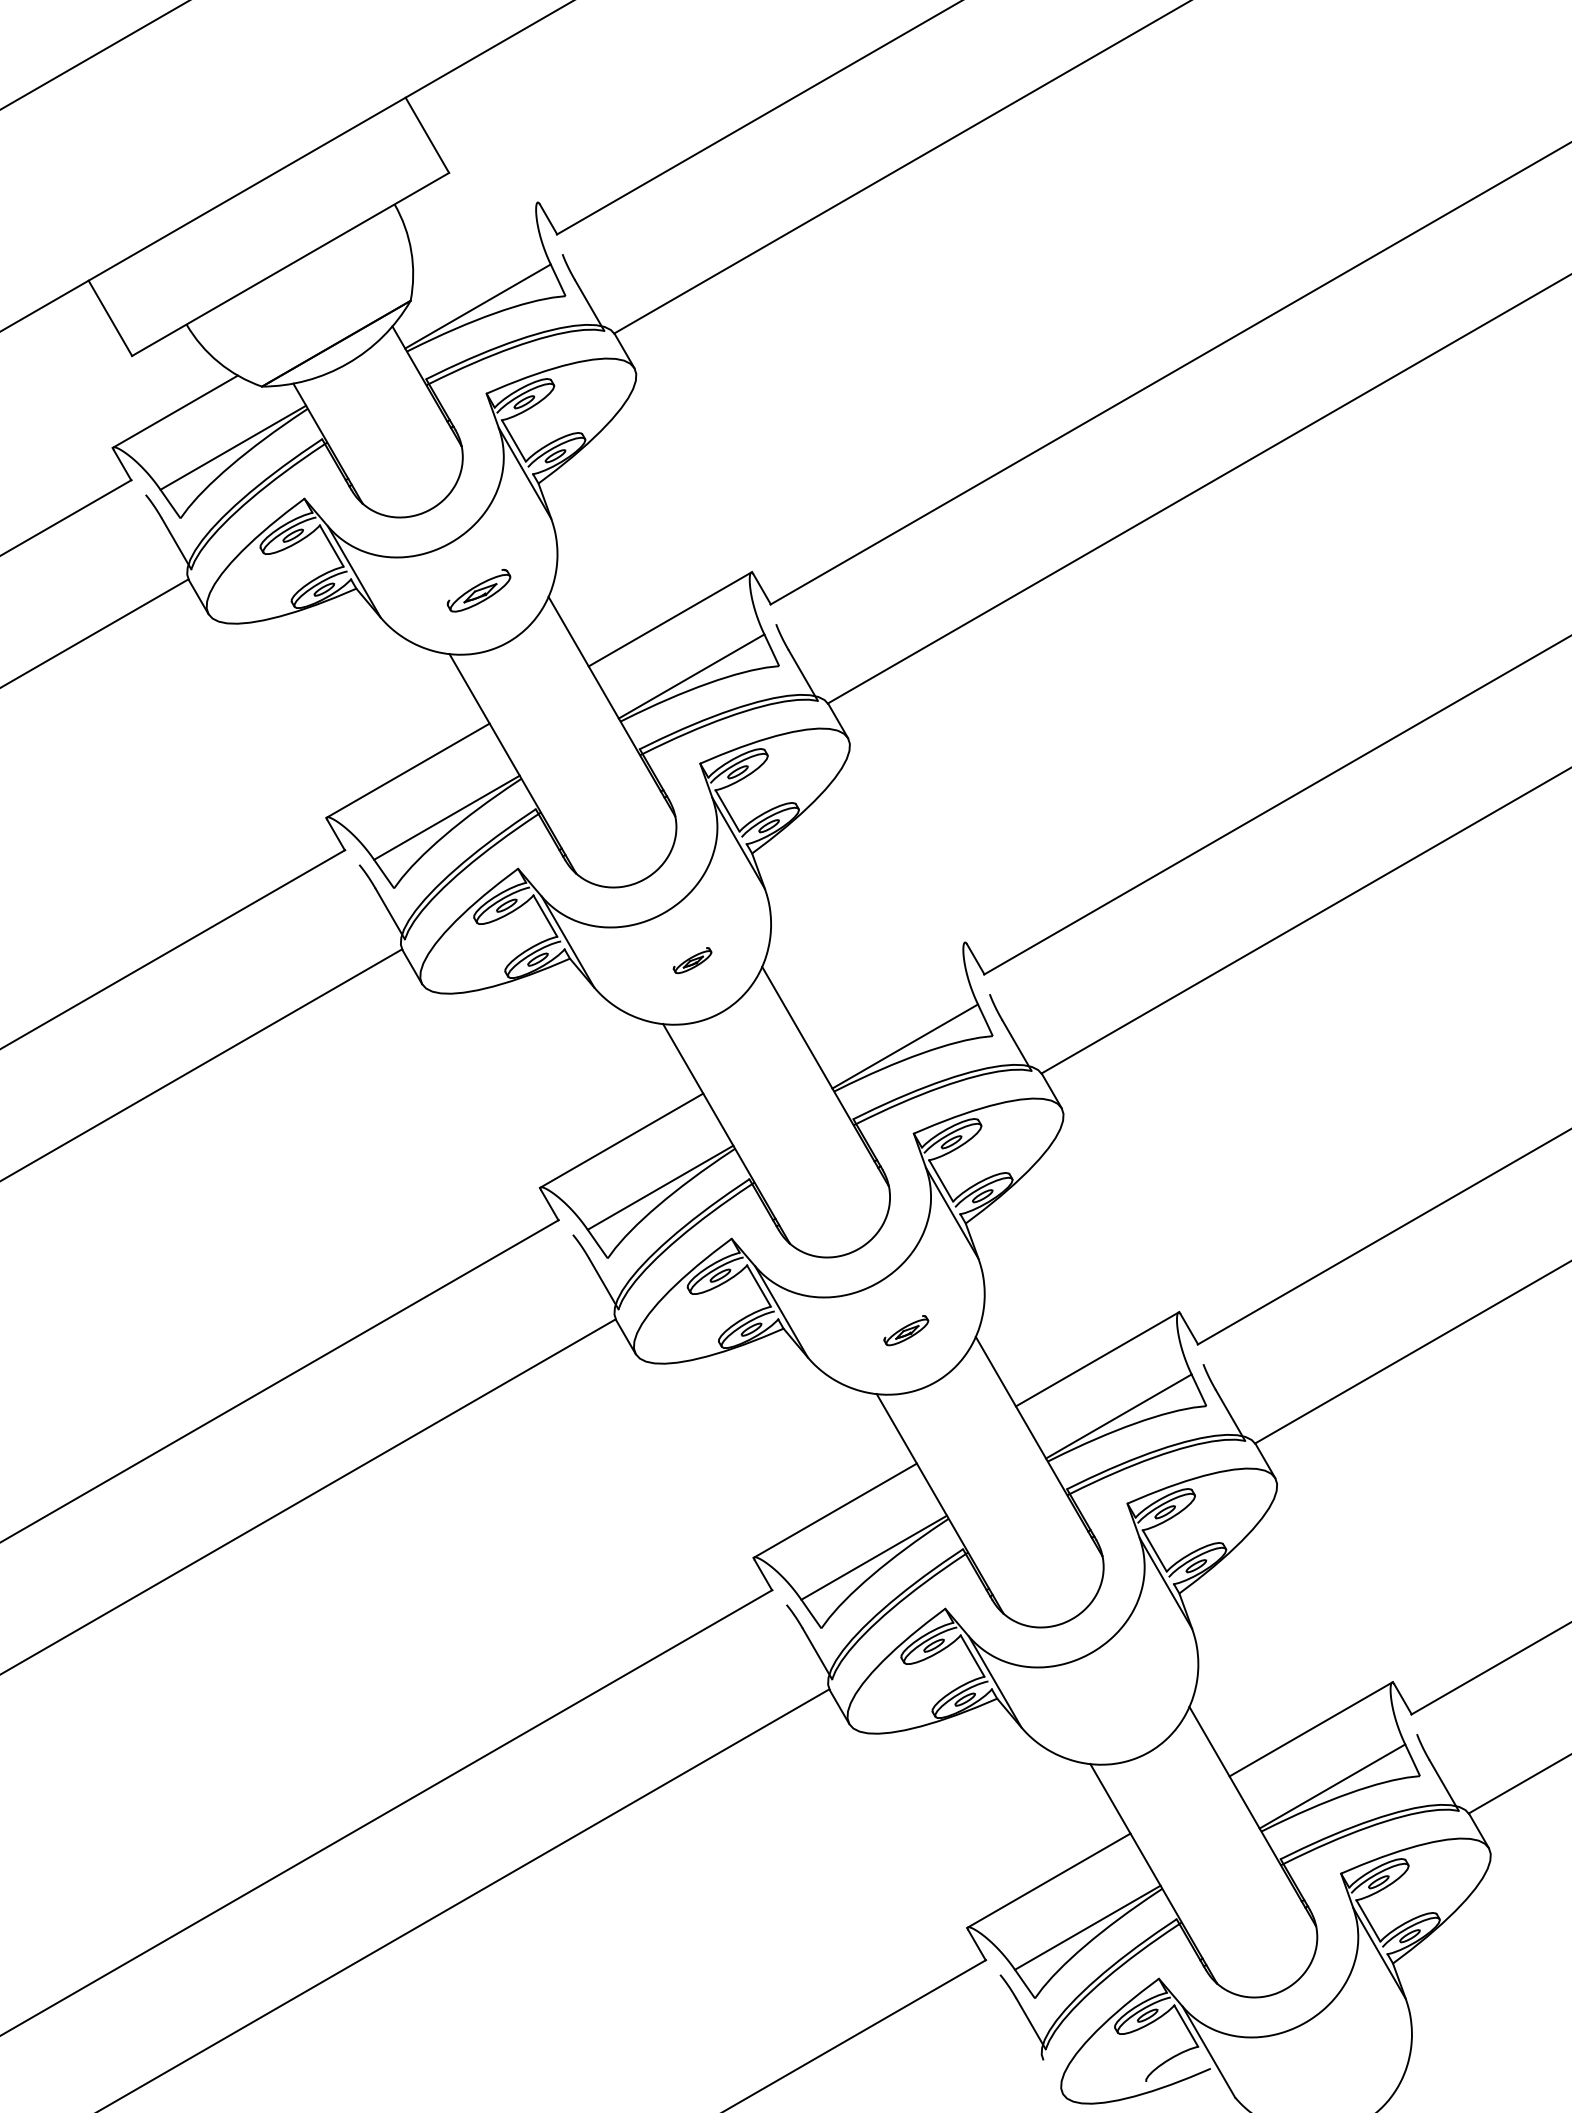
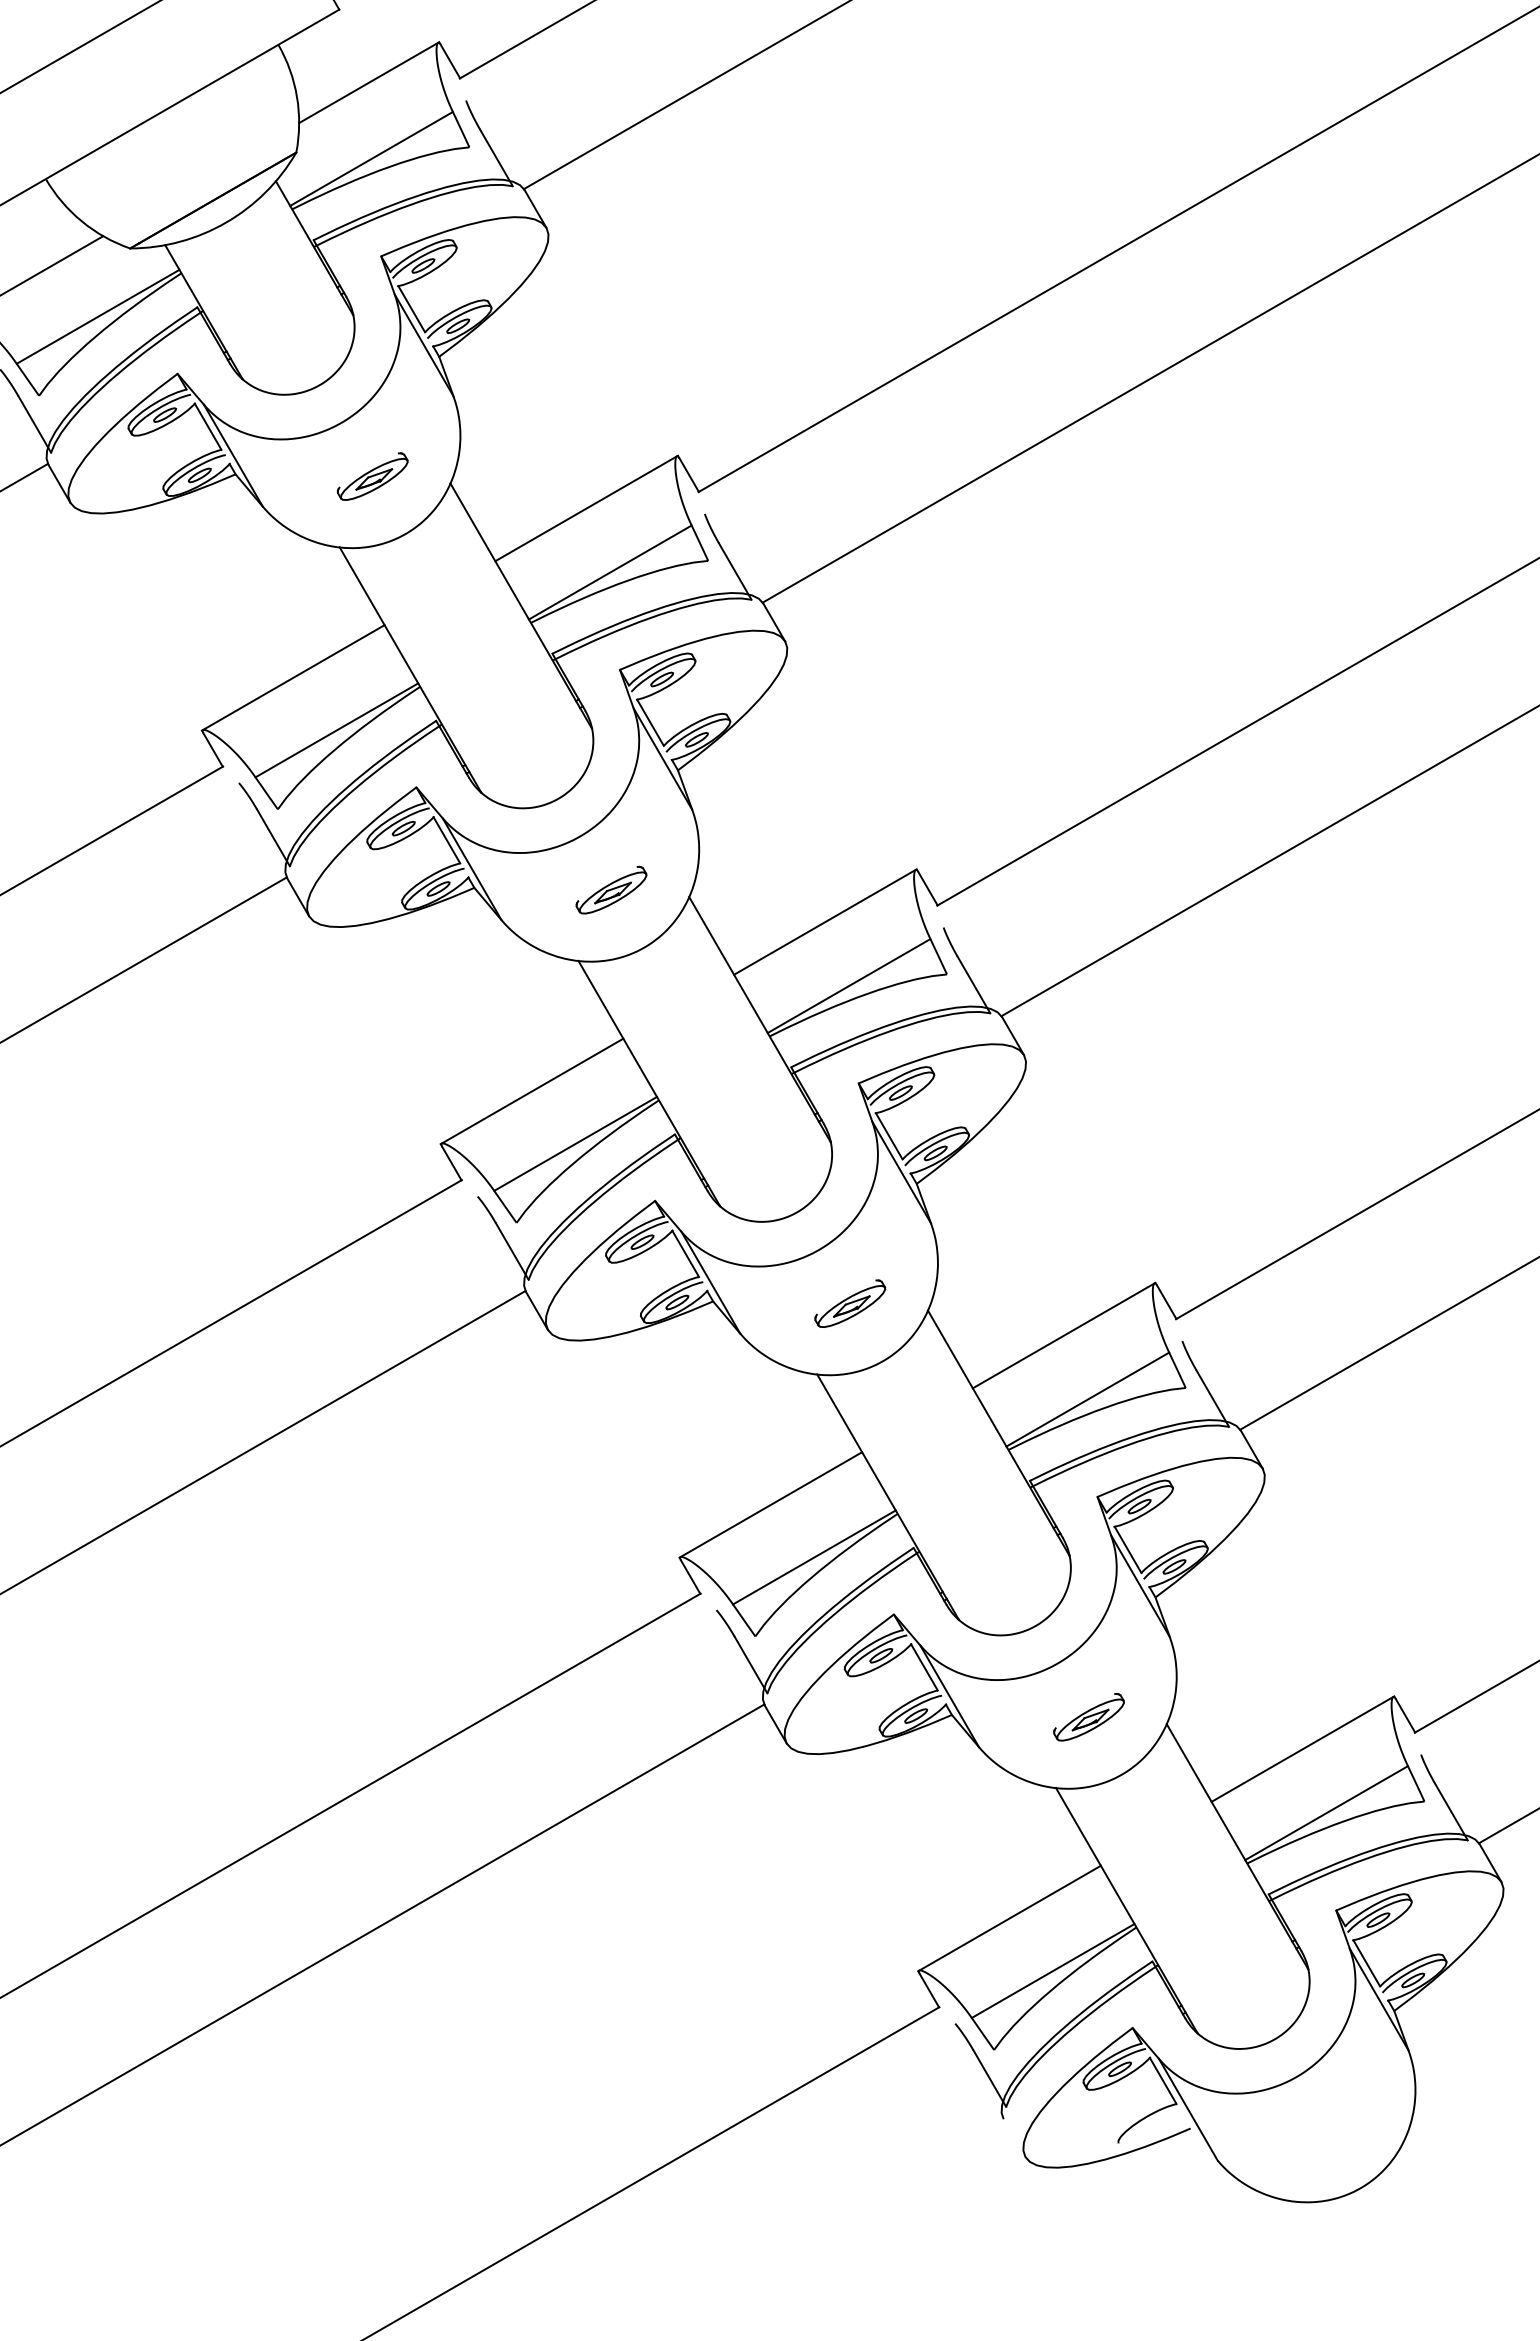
line: (475, 238) -> (368, 82), added
part: (692, 960) -> (611, 889), size x1.67
line: (883, 989) -> (824, 922), added
part: (906, 1330) -> (850, 1303), size x1.43
part: (1119, 1700) -> (1088, 1717), added

